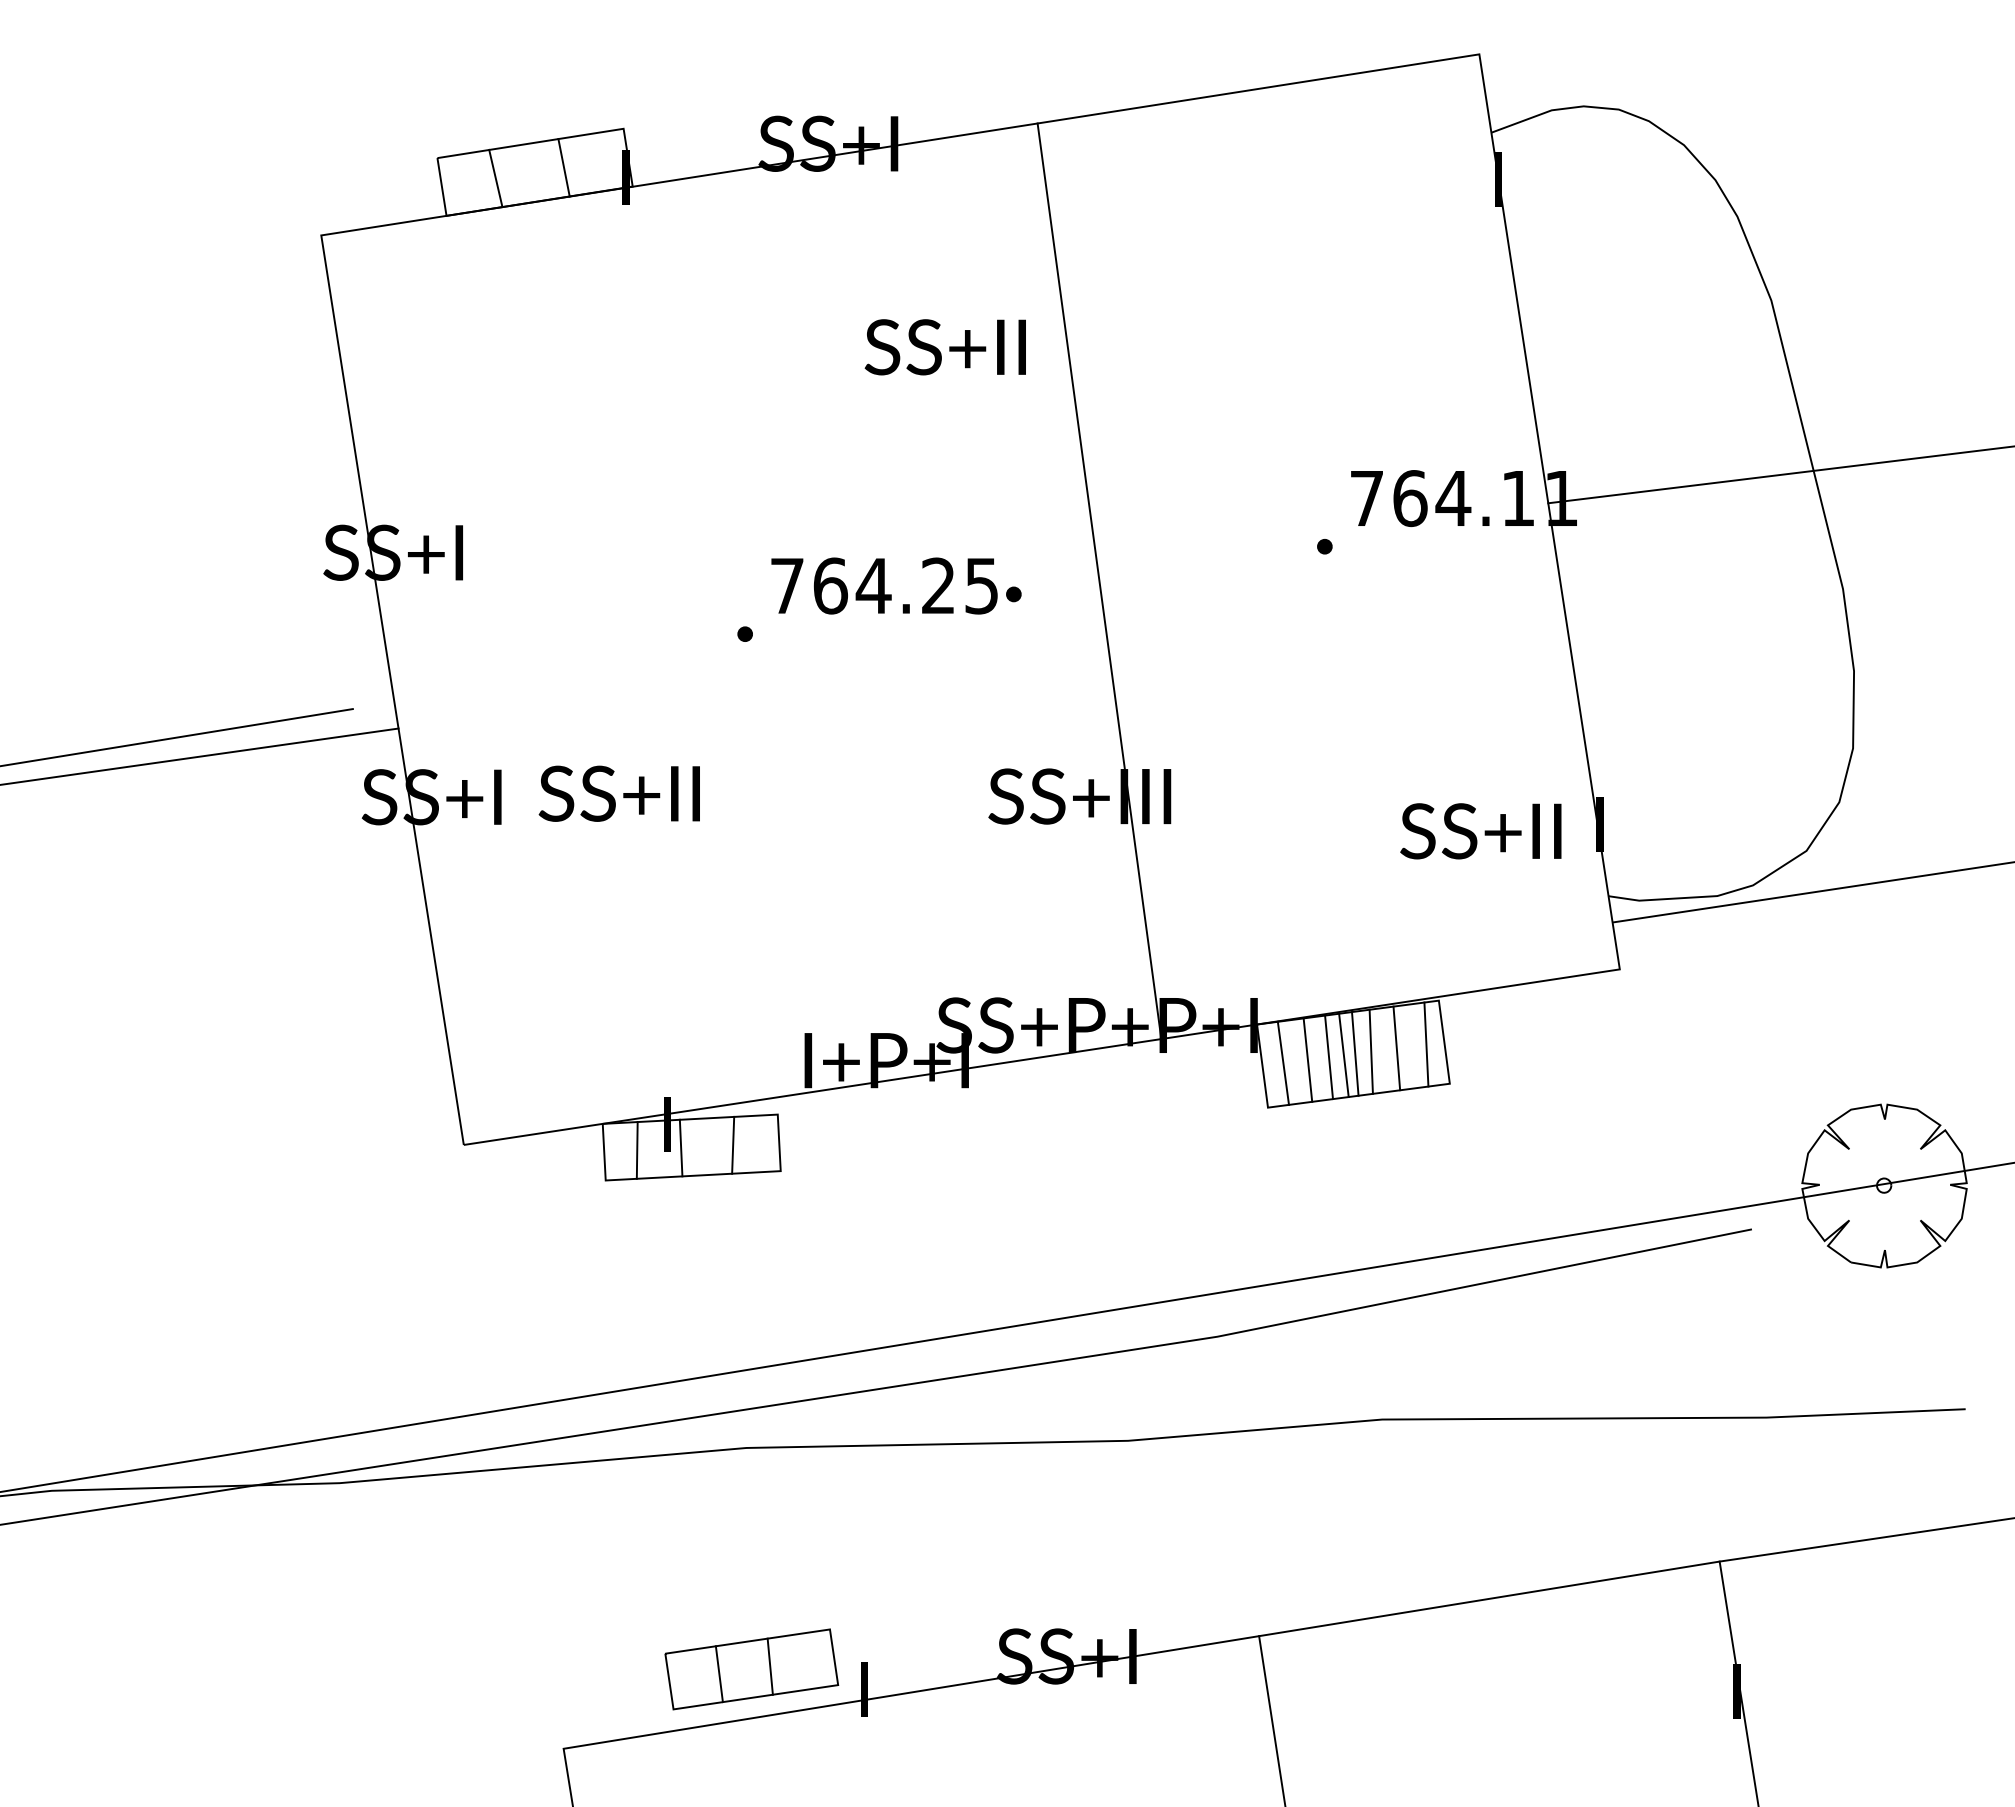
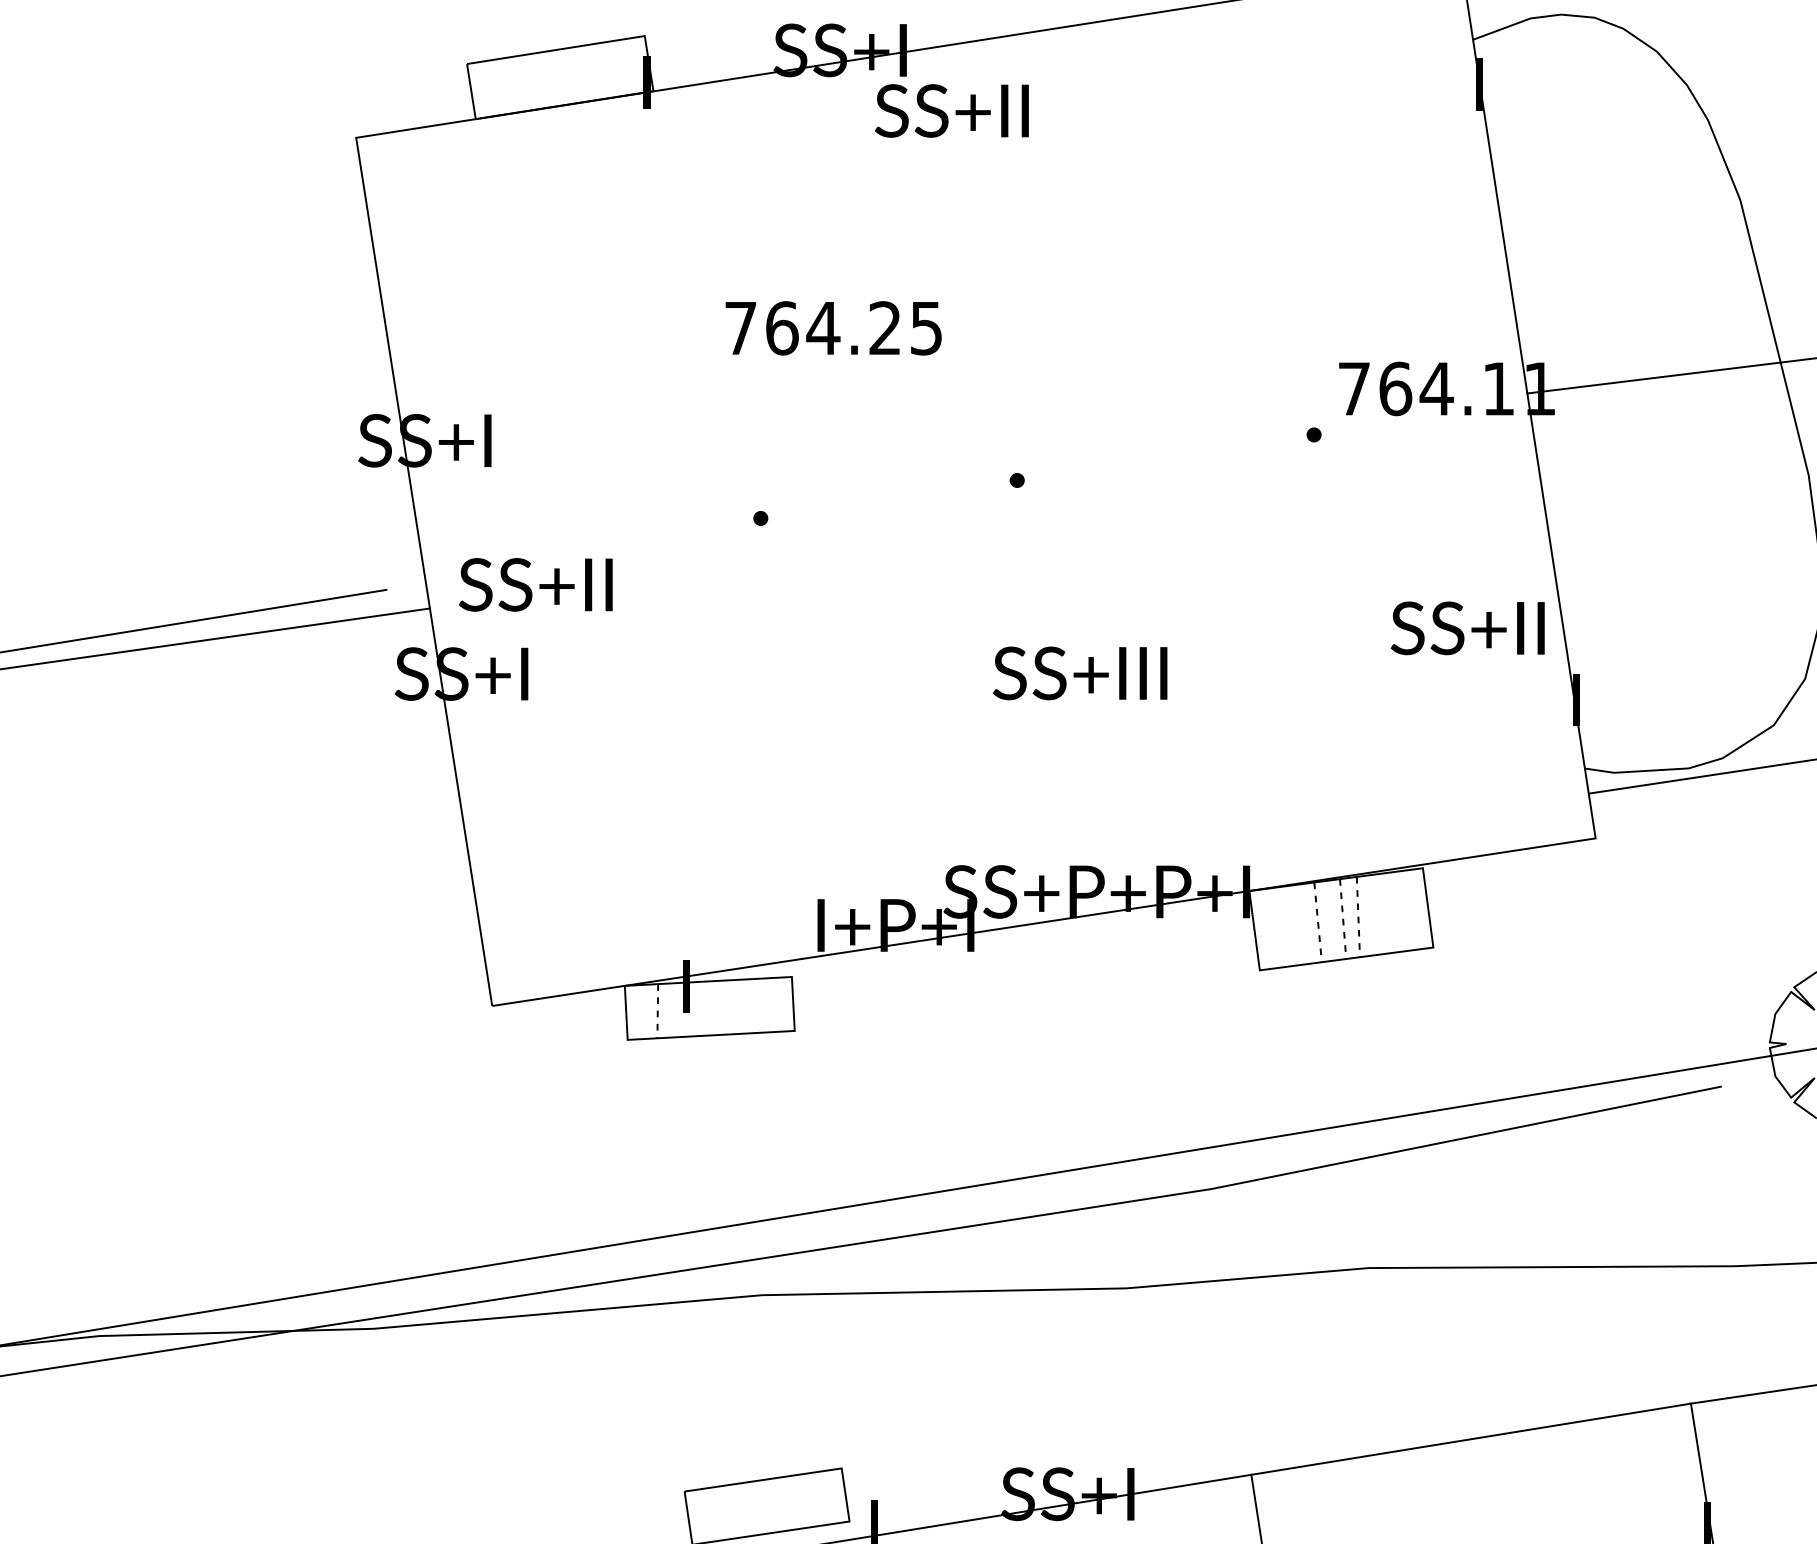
line: (563, 167) -> (587, 72), removed
line: (495, 178) -> (522, 83), removed
text: (944, 347) -> (951, 111), moved
line: (1099, 581) -> (1098, 468), removed
text: (884, 585) -> (833, 327), moved
text: (618, 793) -> (534, 584), moved
text: (1480, 831) -> (1467, 628), moved
line: (1426, 1044) -> (1411, 910), removed
line: (1396, 1048) -> (1382, 913), removed
line: (1371, 1052) -> (1358, 917), solid -> dashed
line: (1355, 1053) -> (1343, 918), solid -> dashed
line: (1343, 1054) -> (1331, 919), removed
line: (1329, 1057) -> (1318, 922), solid -> dashed
line: (1307, 1059) -> (1297, 924), removed
line: (1283, 1062) -> (1274, 927), removed
line: (733, 1144) -> (749, 1005), removed
line: (680, 1147) -> (699, 1008), removed
line: (637, 1150) -> (658, 1011), solid -> dashed
line: (769, 1666) -> (784, 1503), removed
line: (718, 1674) -> (735, 1511), removed

